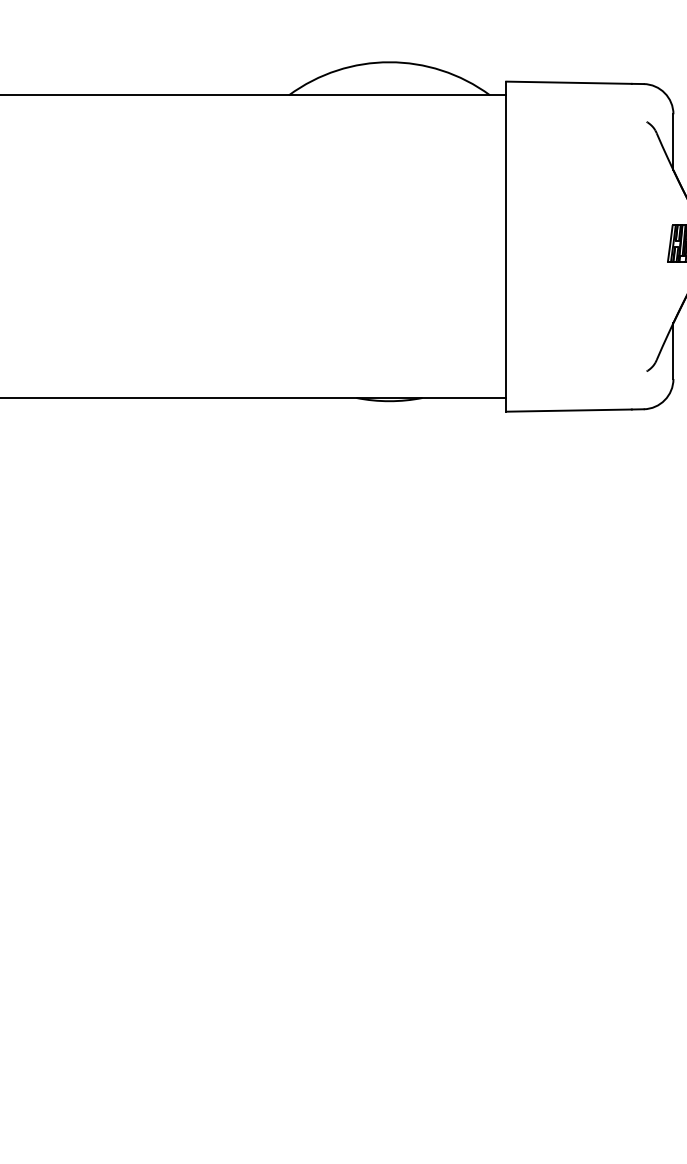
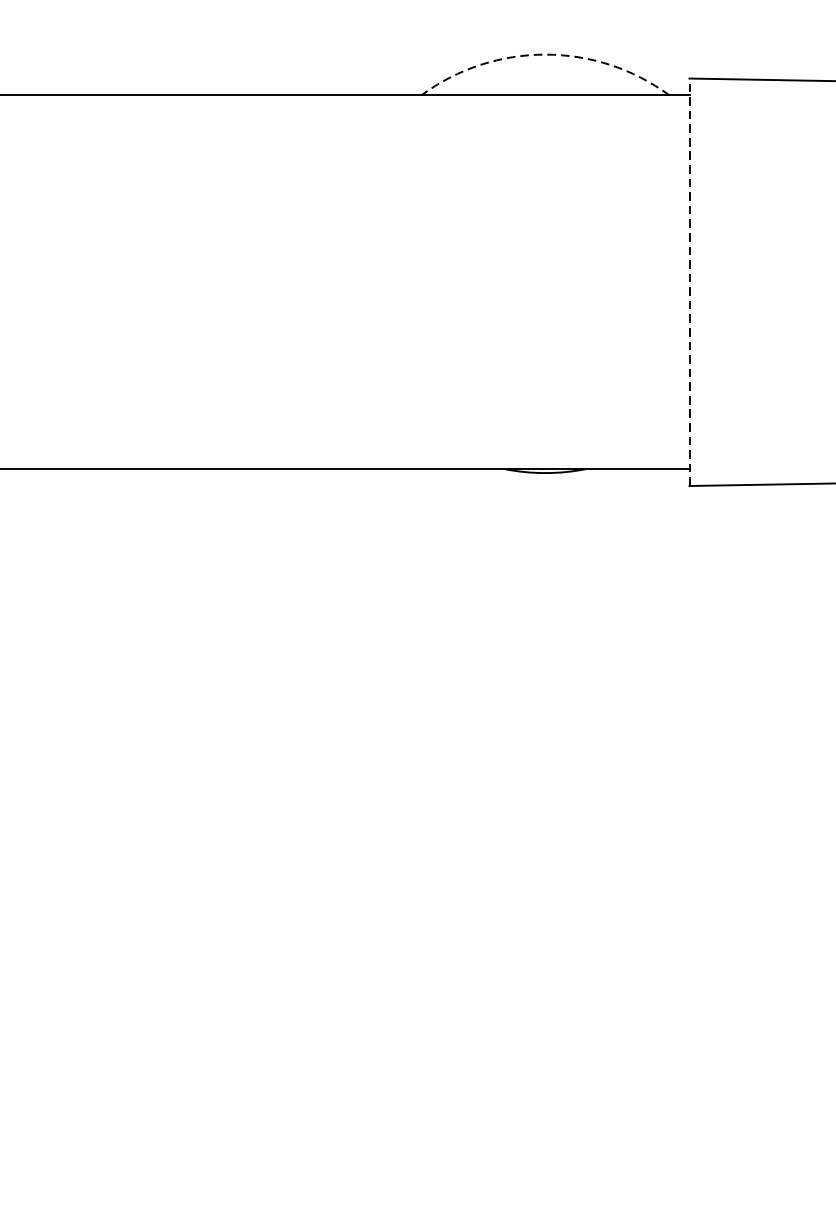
arc: (389, 62) -> (545, 54), solid -> dashed
line: (506, 246) -> (689, 282), solid -> dashed

